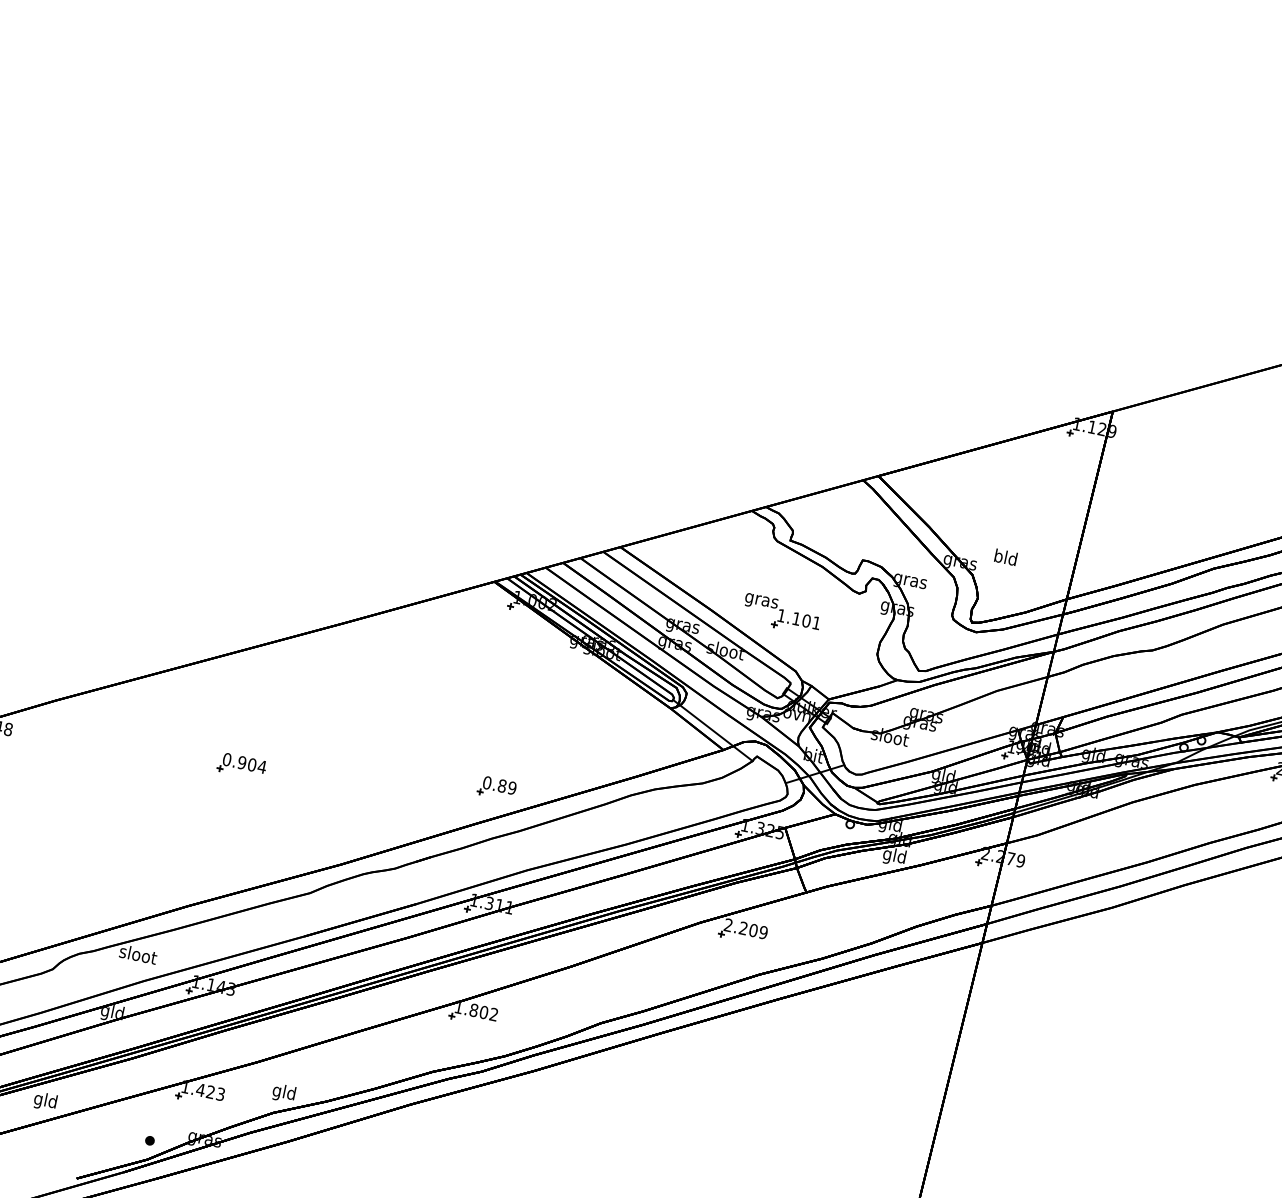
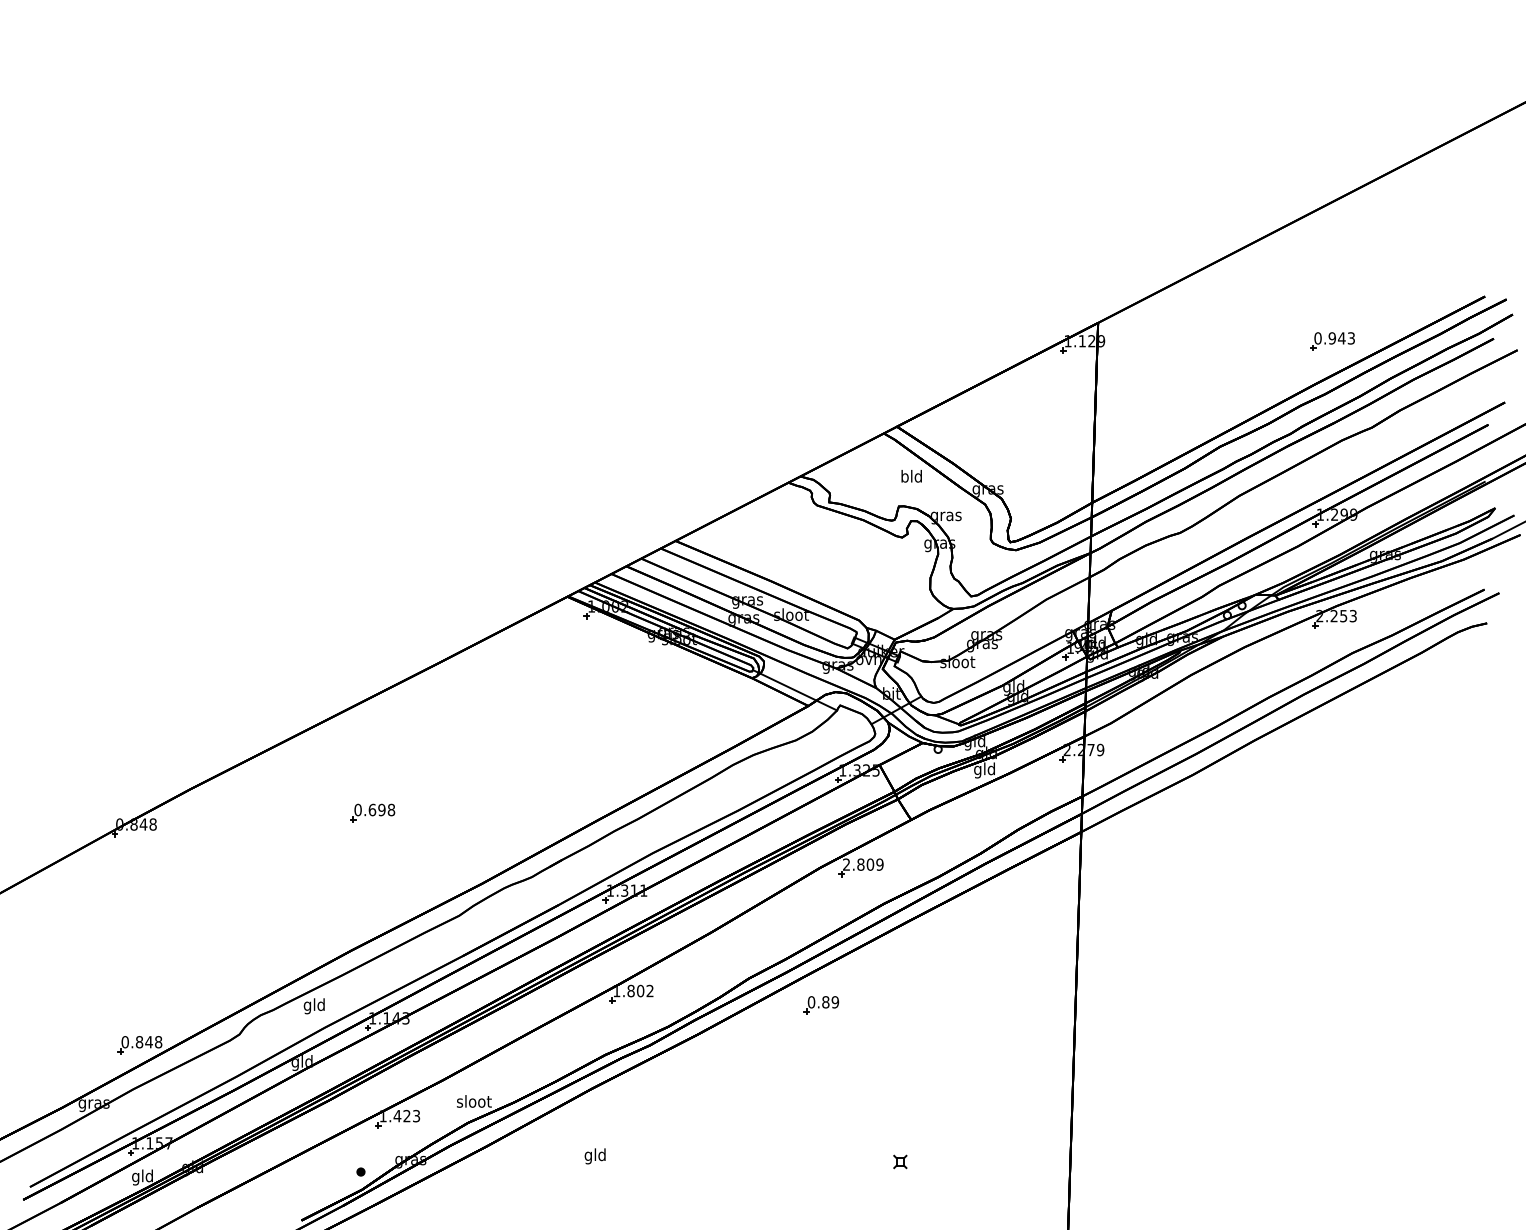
text: (1005, 557) -> (911, 476), moved
part: (781, 614) -> (835, 571), removed
text: (251, 764) -> (381, 809), 0.904 -> 0.698
part: (495, 788) -> (820, 1005), moved
text: (743, 928) -> (860, 864), 2.209 -> 2.809
text: (137, 956) -> (314, 1006), sloot -> gld
text: (283, 1093) -> (473, 1103), gld -> sloot
text: (44, 1101) -> (594, 1156), moved

